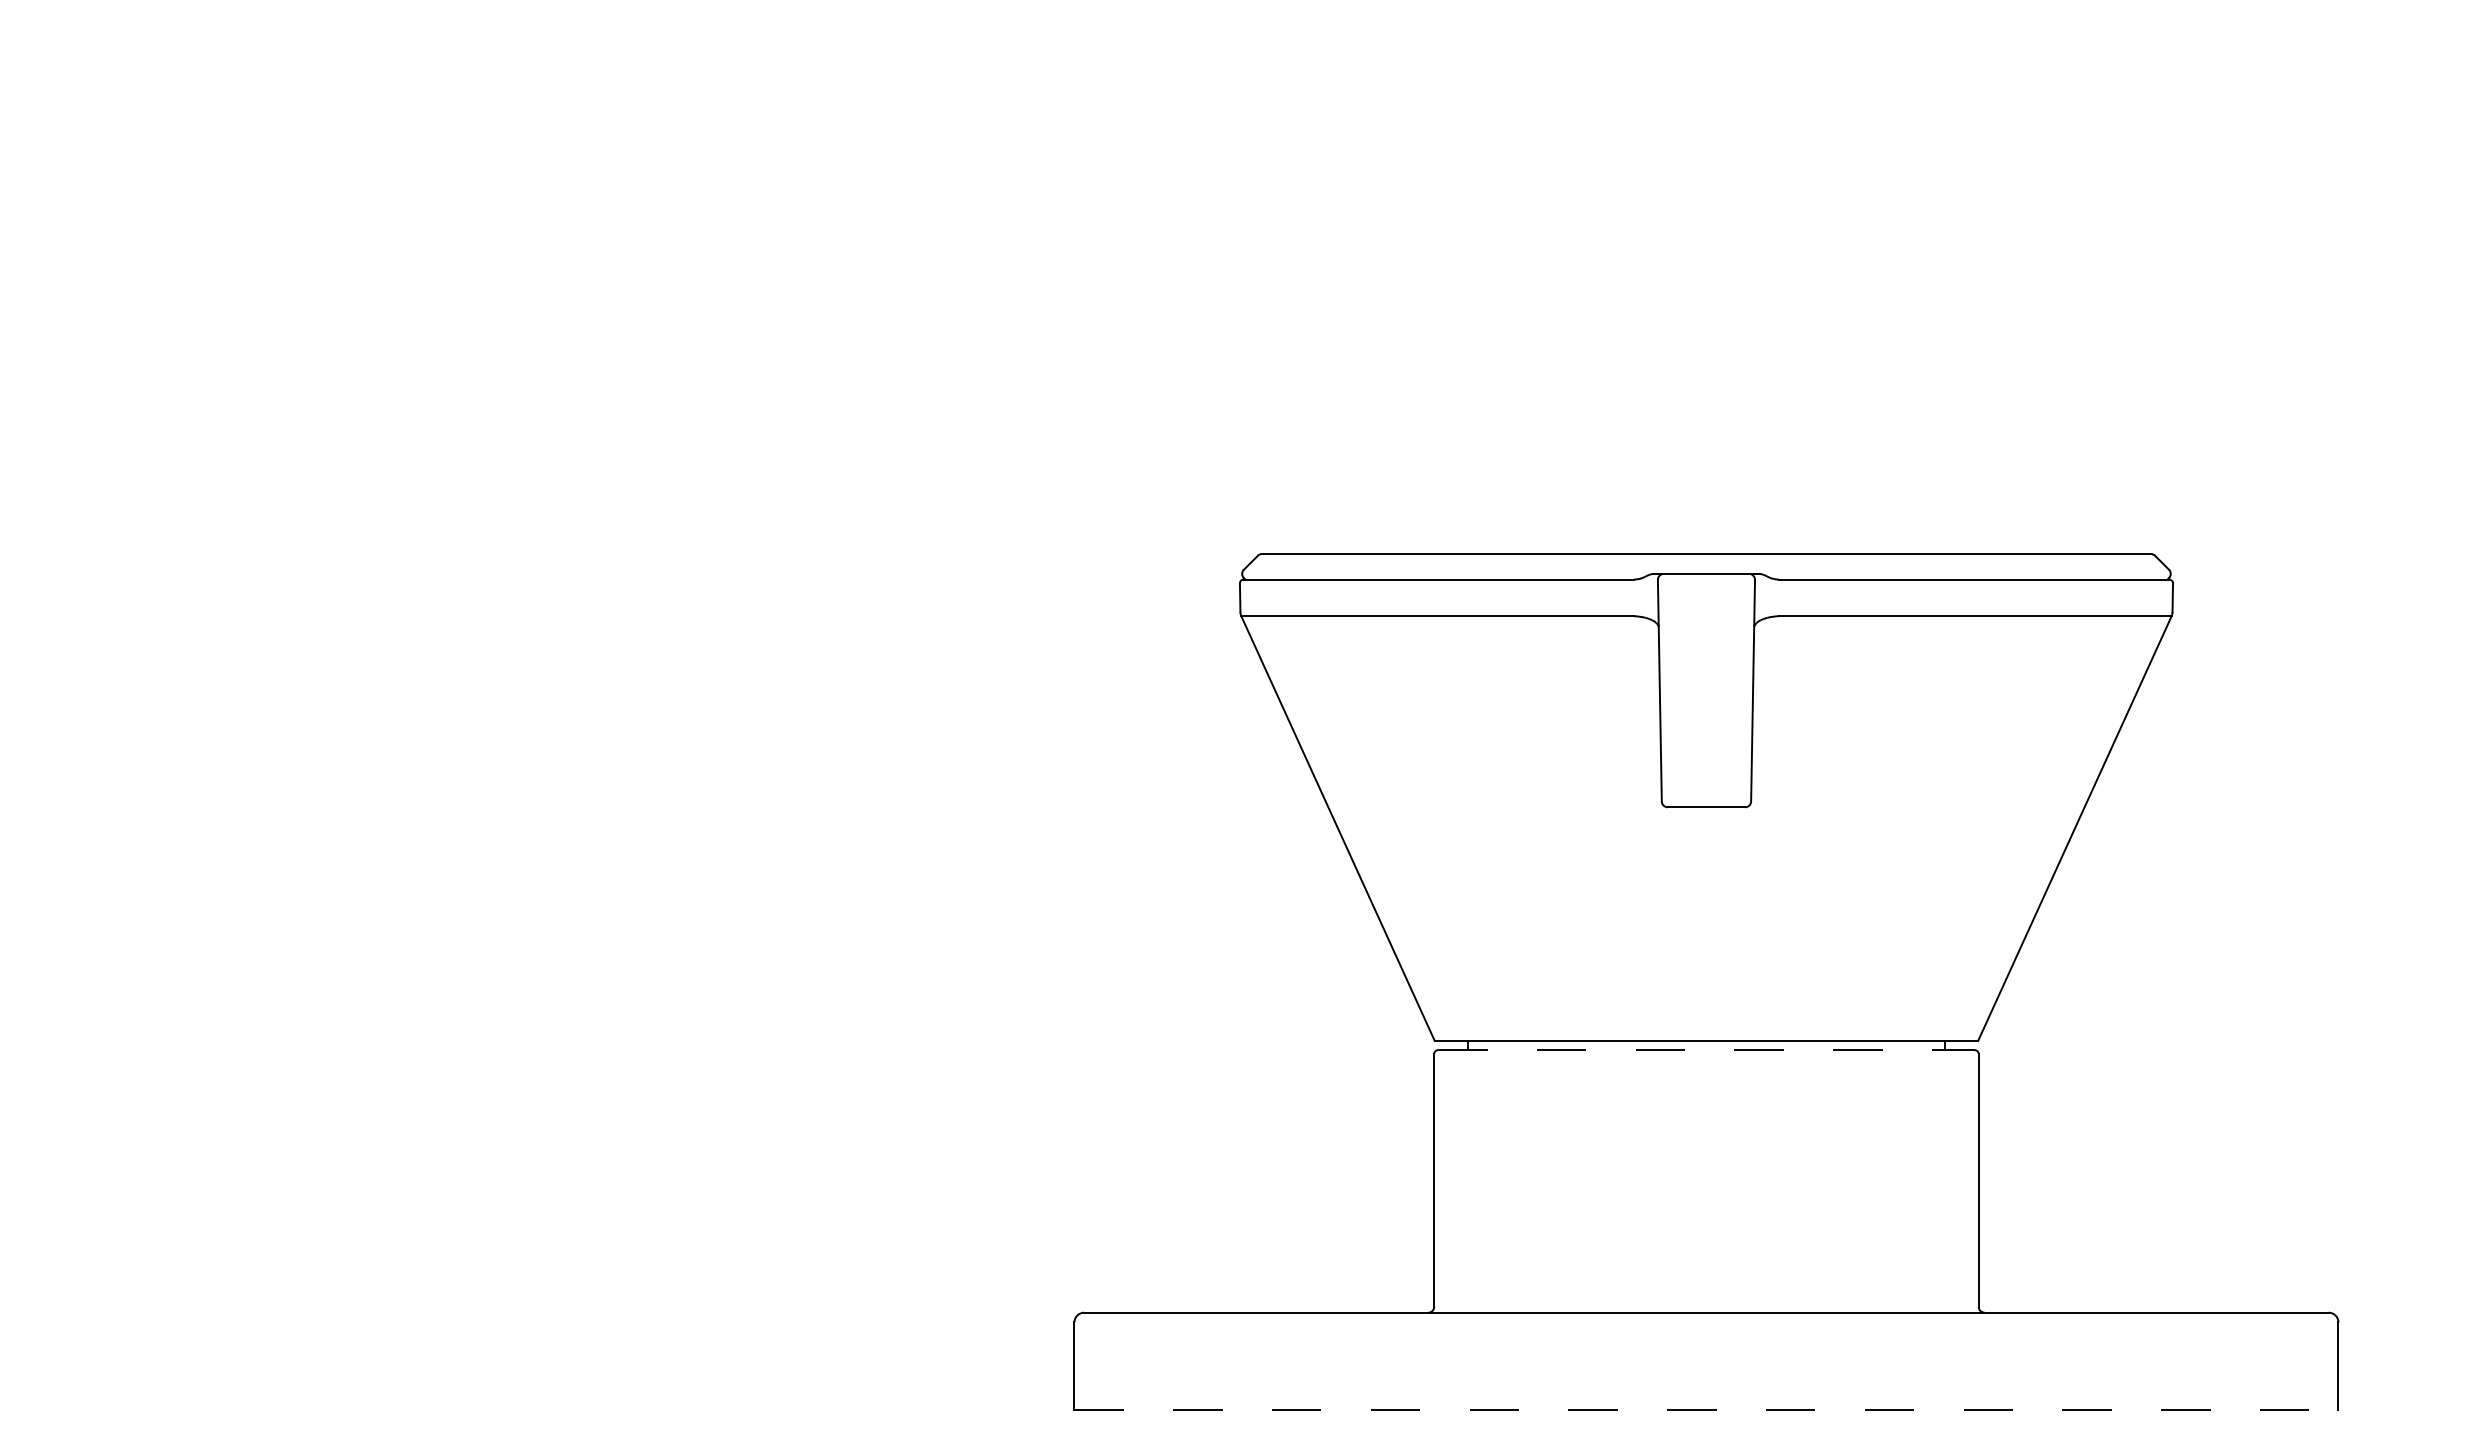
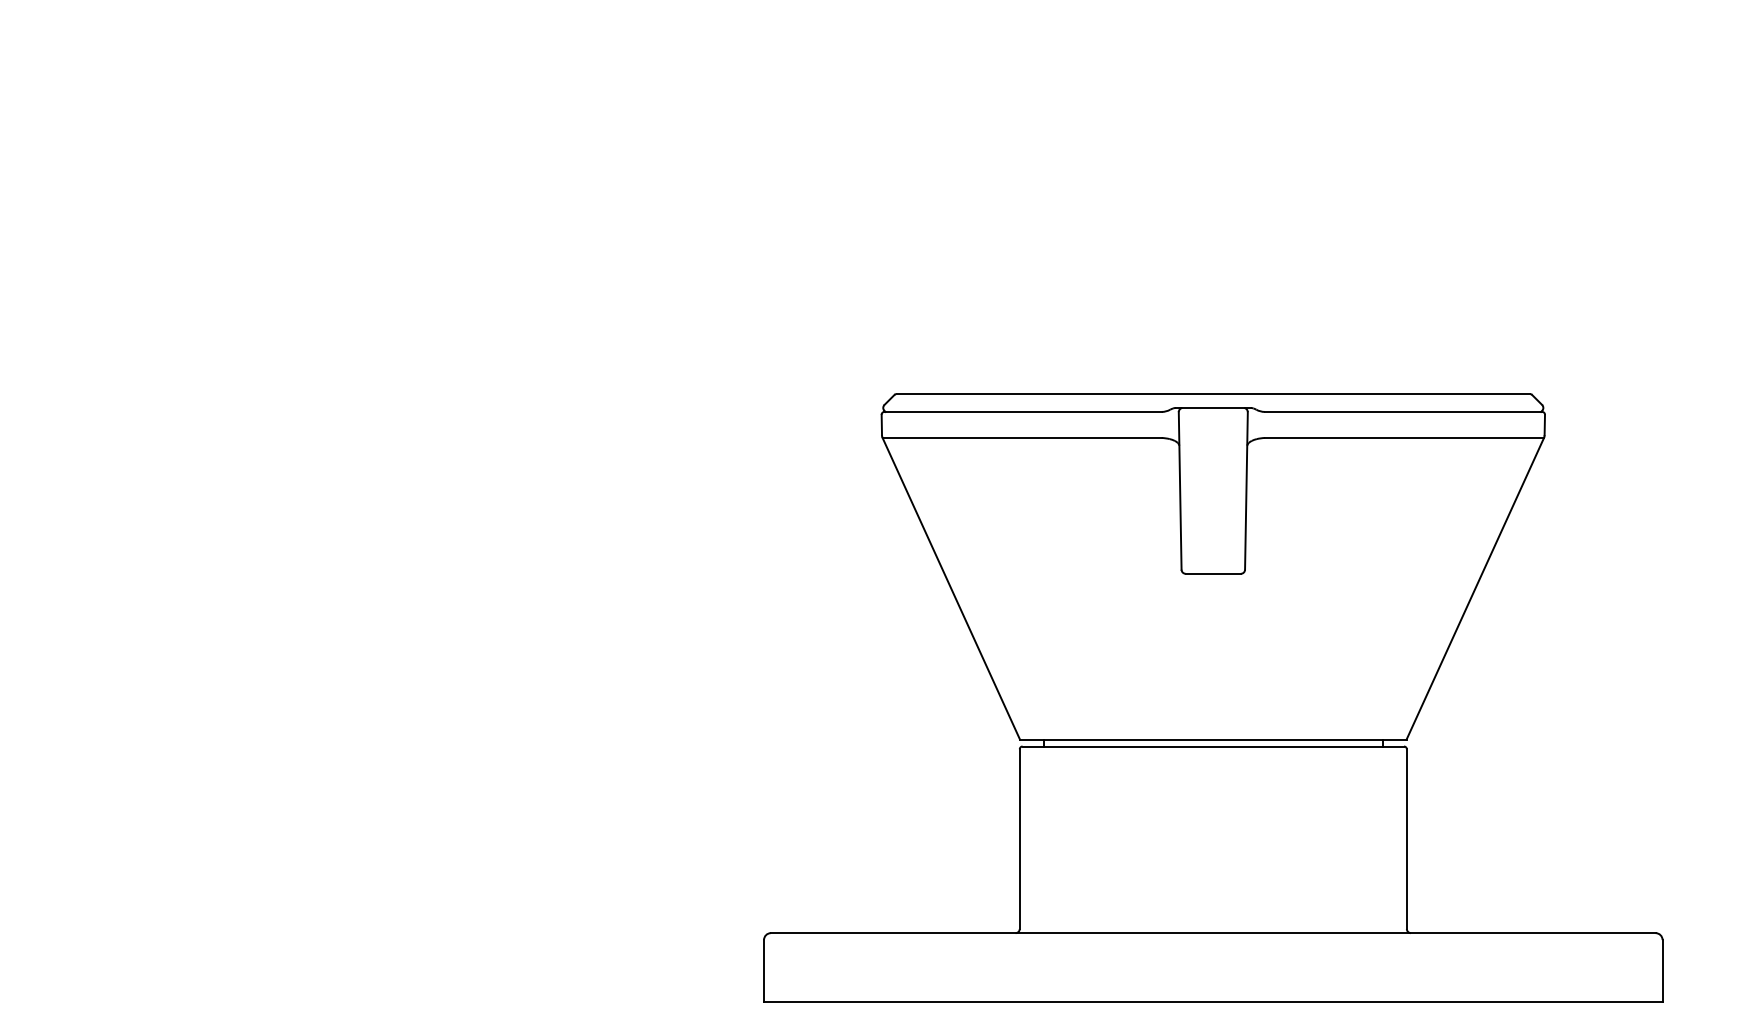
line: (1706, 1050) -> (1213, 746), dashed -> solid
line: (1706, 1409) -> (1213, 1001), dashed -> solid

